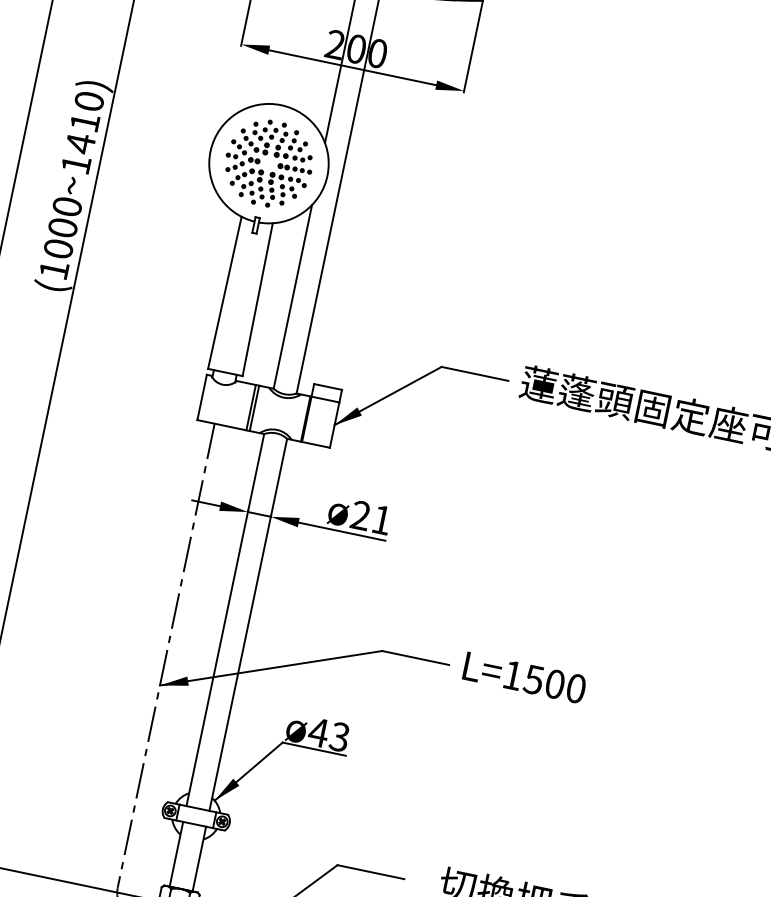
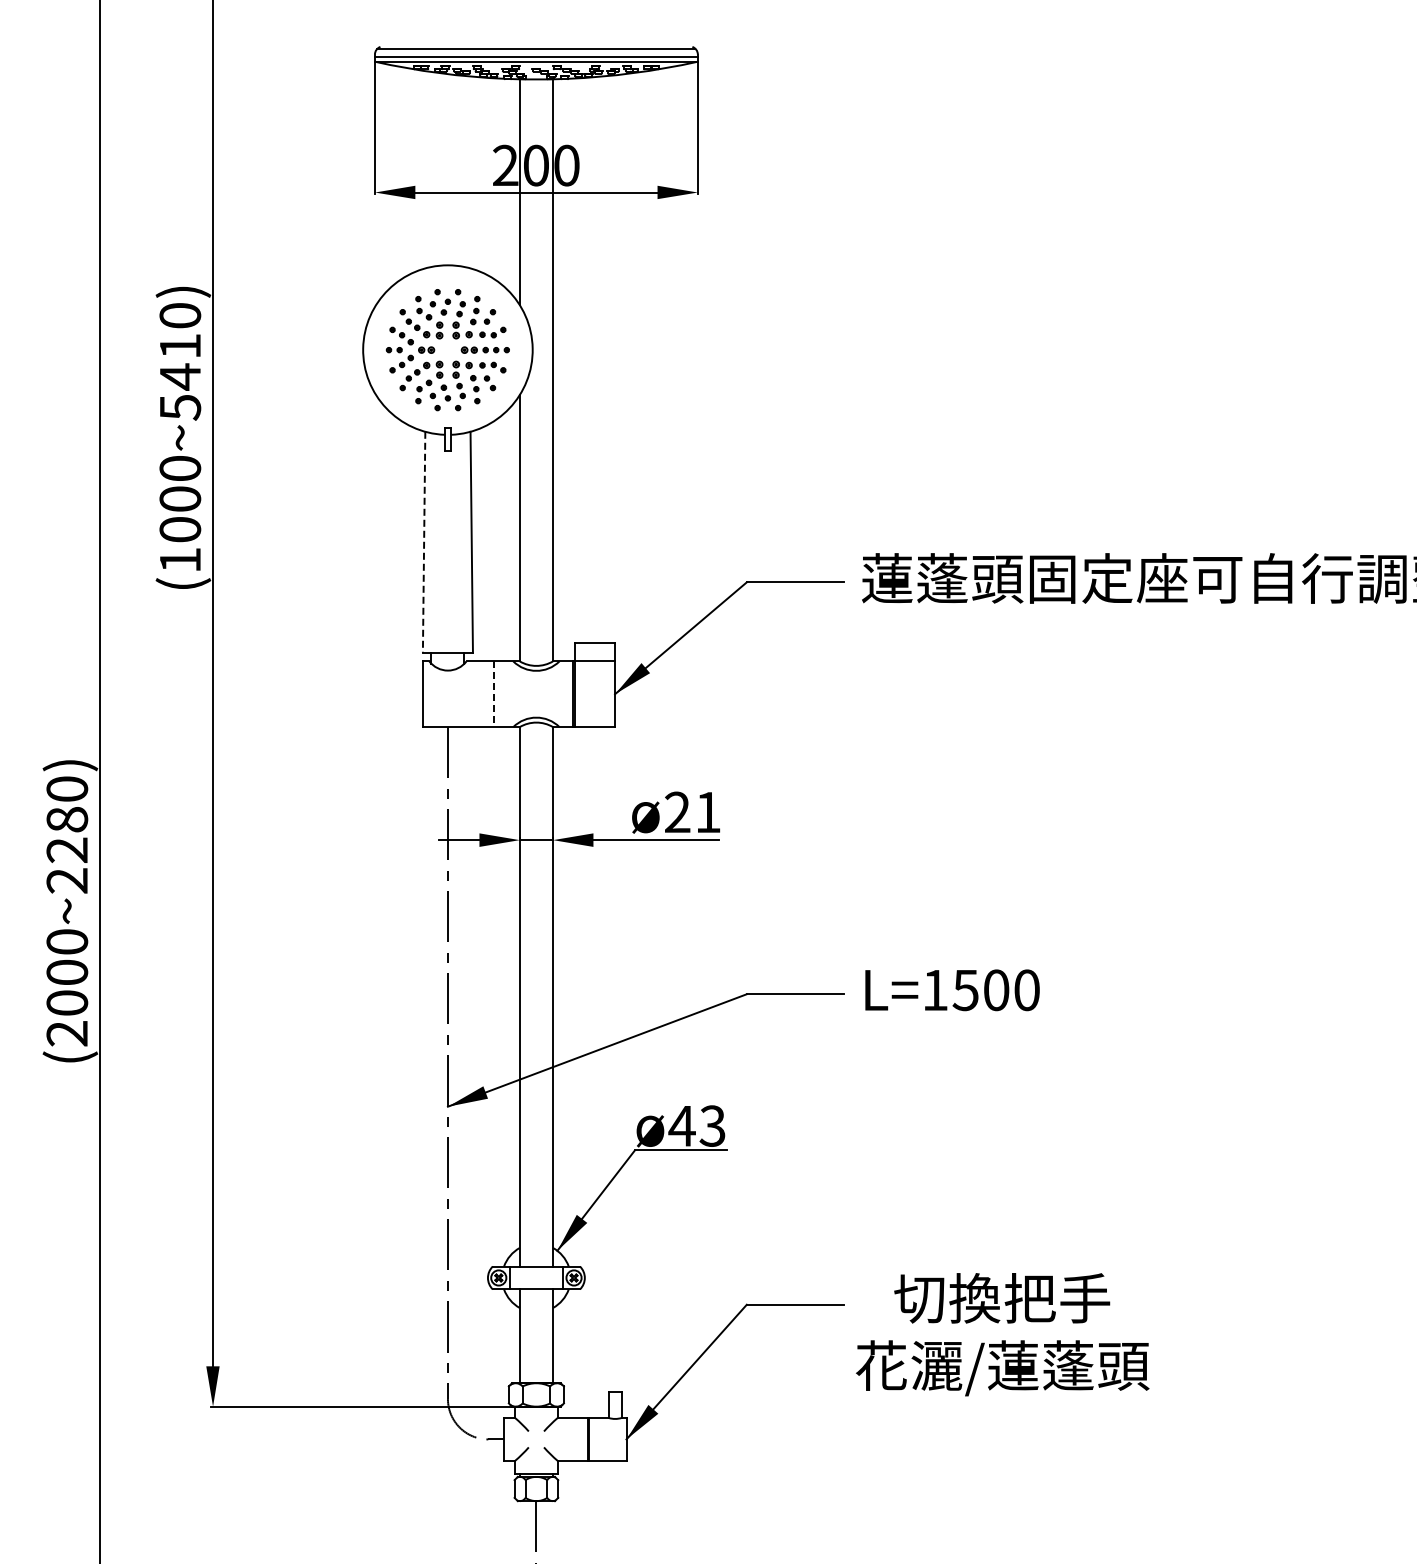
text: (76, 164) -> (180, 407), (1000~1410) -> (1000~5410)
line: (225, 293) -> (424, 542), solid -> dashed
line: (250, 407) -> (493, 694), solid -> dashed
line: (254, 408) -> (498, 694), removed

